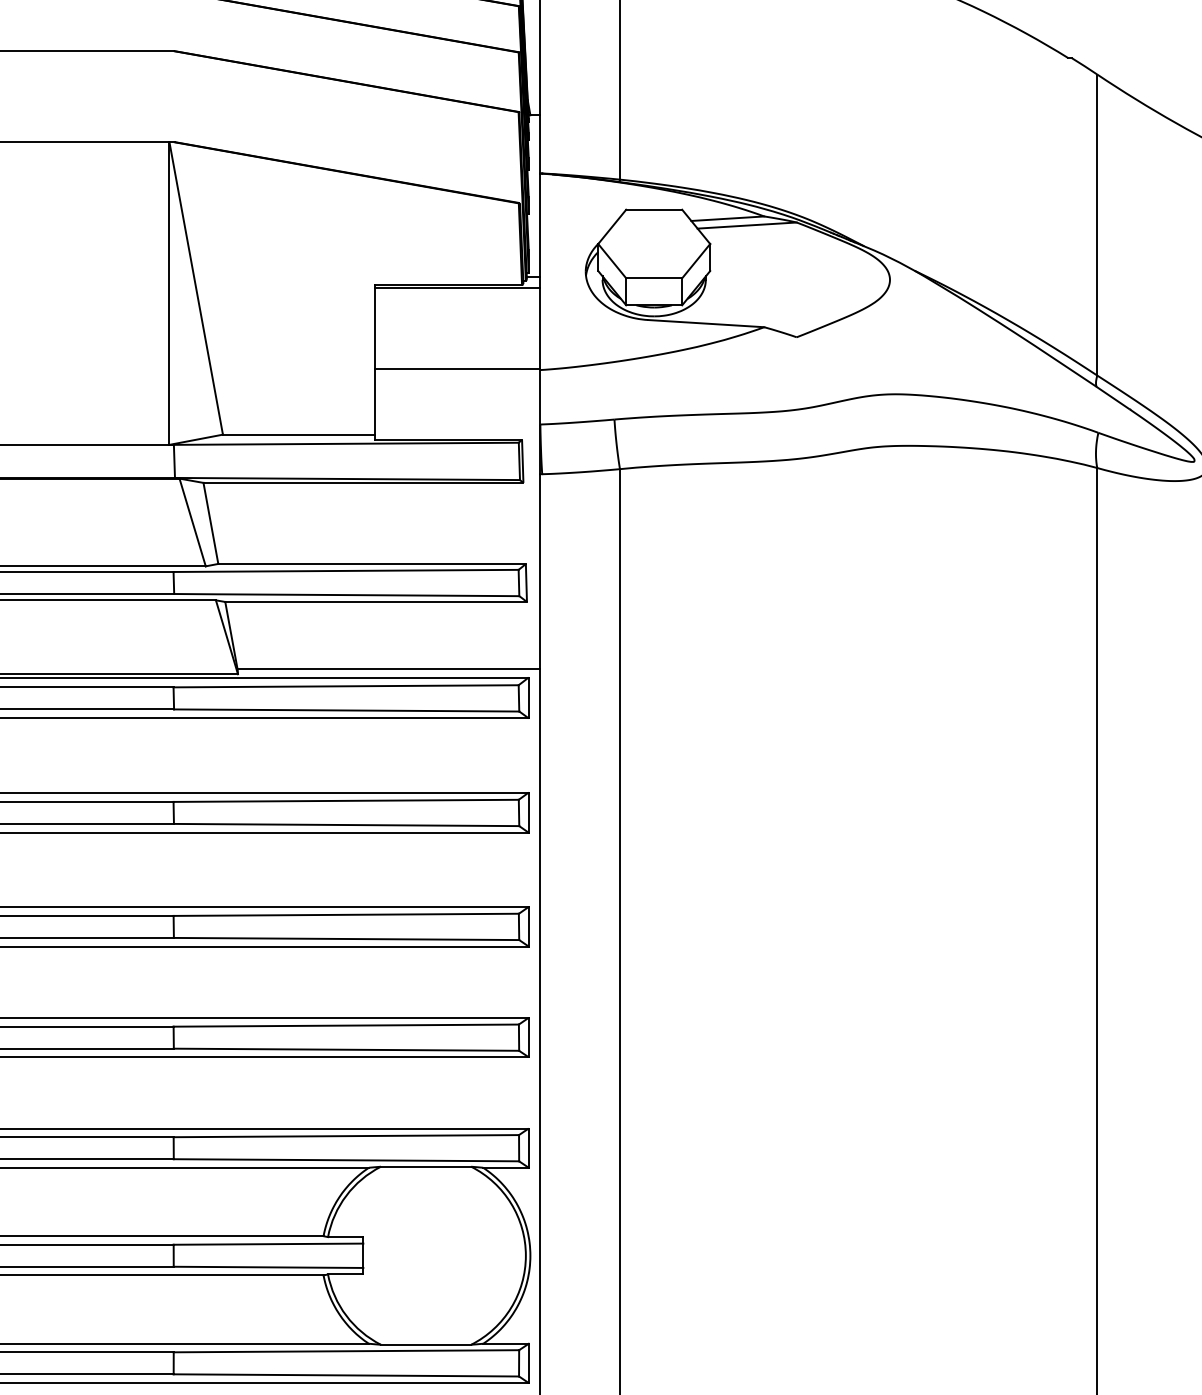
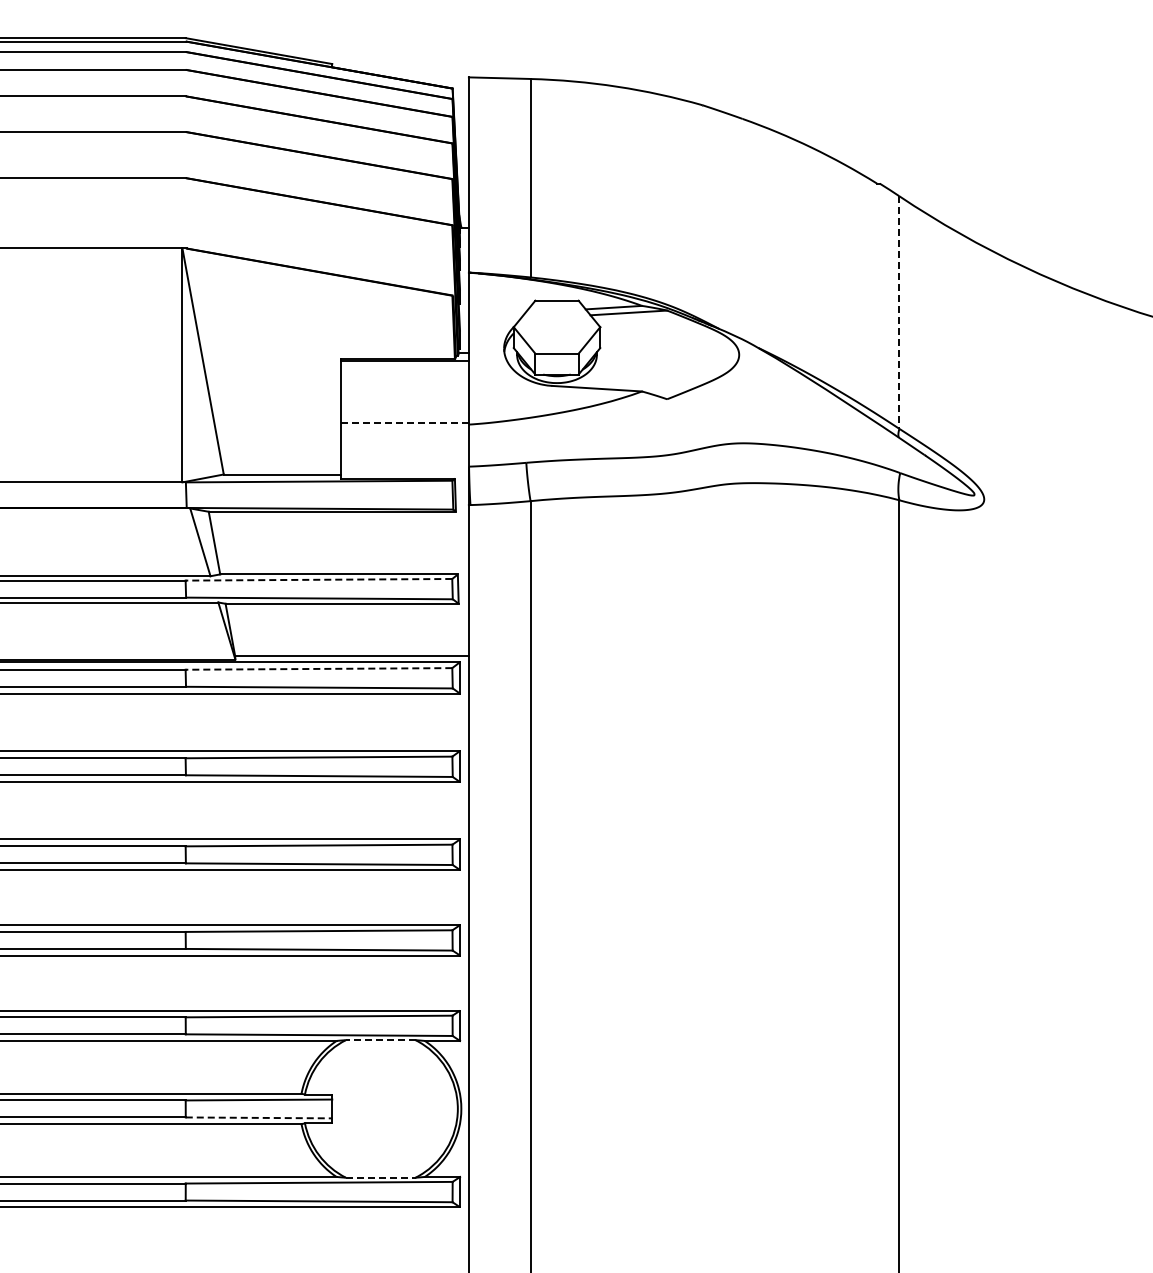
line: (1097, 226) -> (899, 313), solid -> dashed
line: (456, 368) -> (404, 423), solid -> dashed
line: (345, 570) -> (318, 579), solid -> dashed
line: (345, 685) -> (318, 668), solid -> dashed
line: (425, 1167) -> (380, 1040), solid -> dashed
line: (269, 1266) -> (259, 1117), solid -> dashed
line: (425, 1344) -> (380, 1177), solid -> dashed

